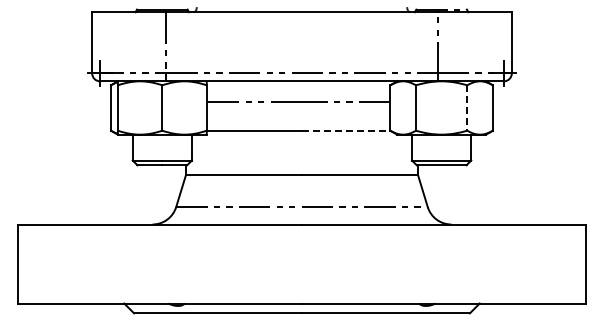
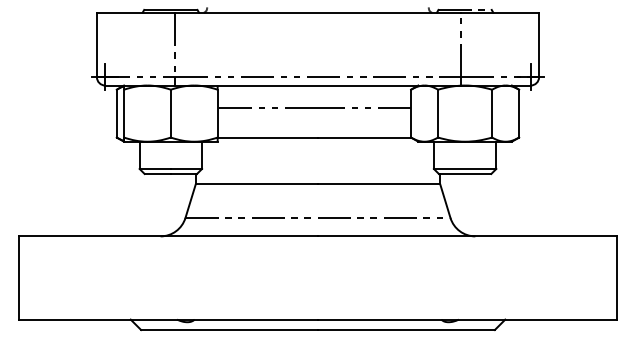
line: (467, 108) -> (492, 114), dashed -> solid
line: (346, 130) -> (364, 137), dashed -> solid

